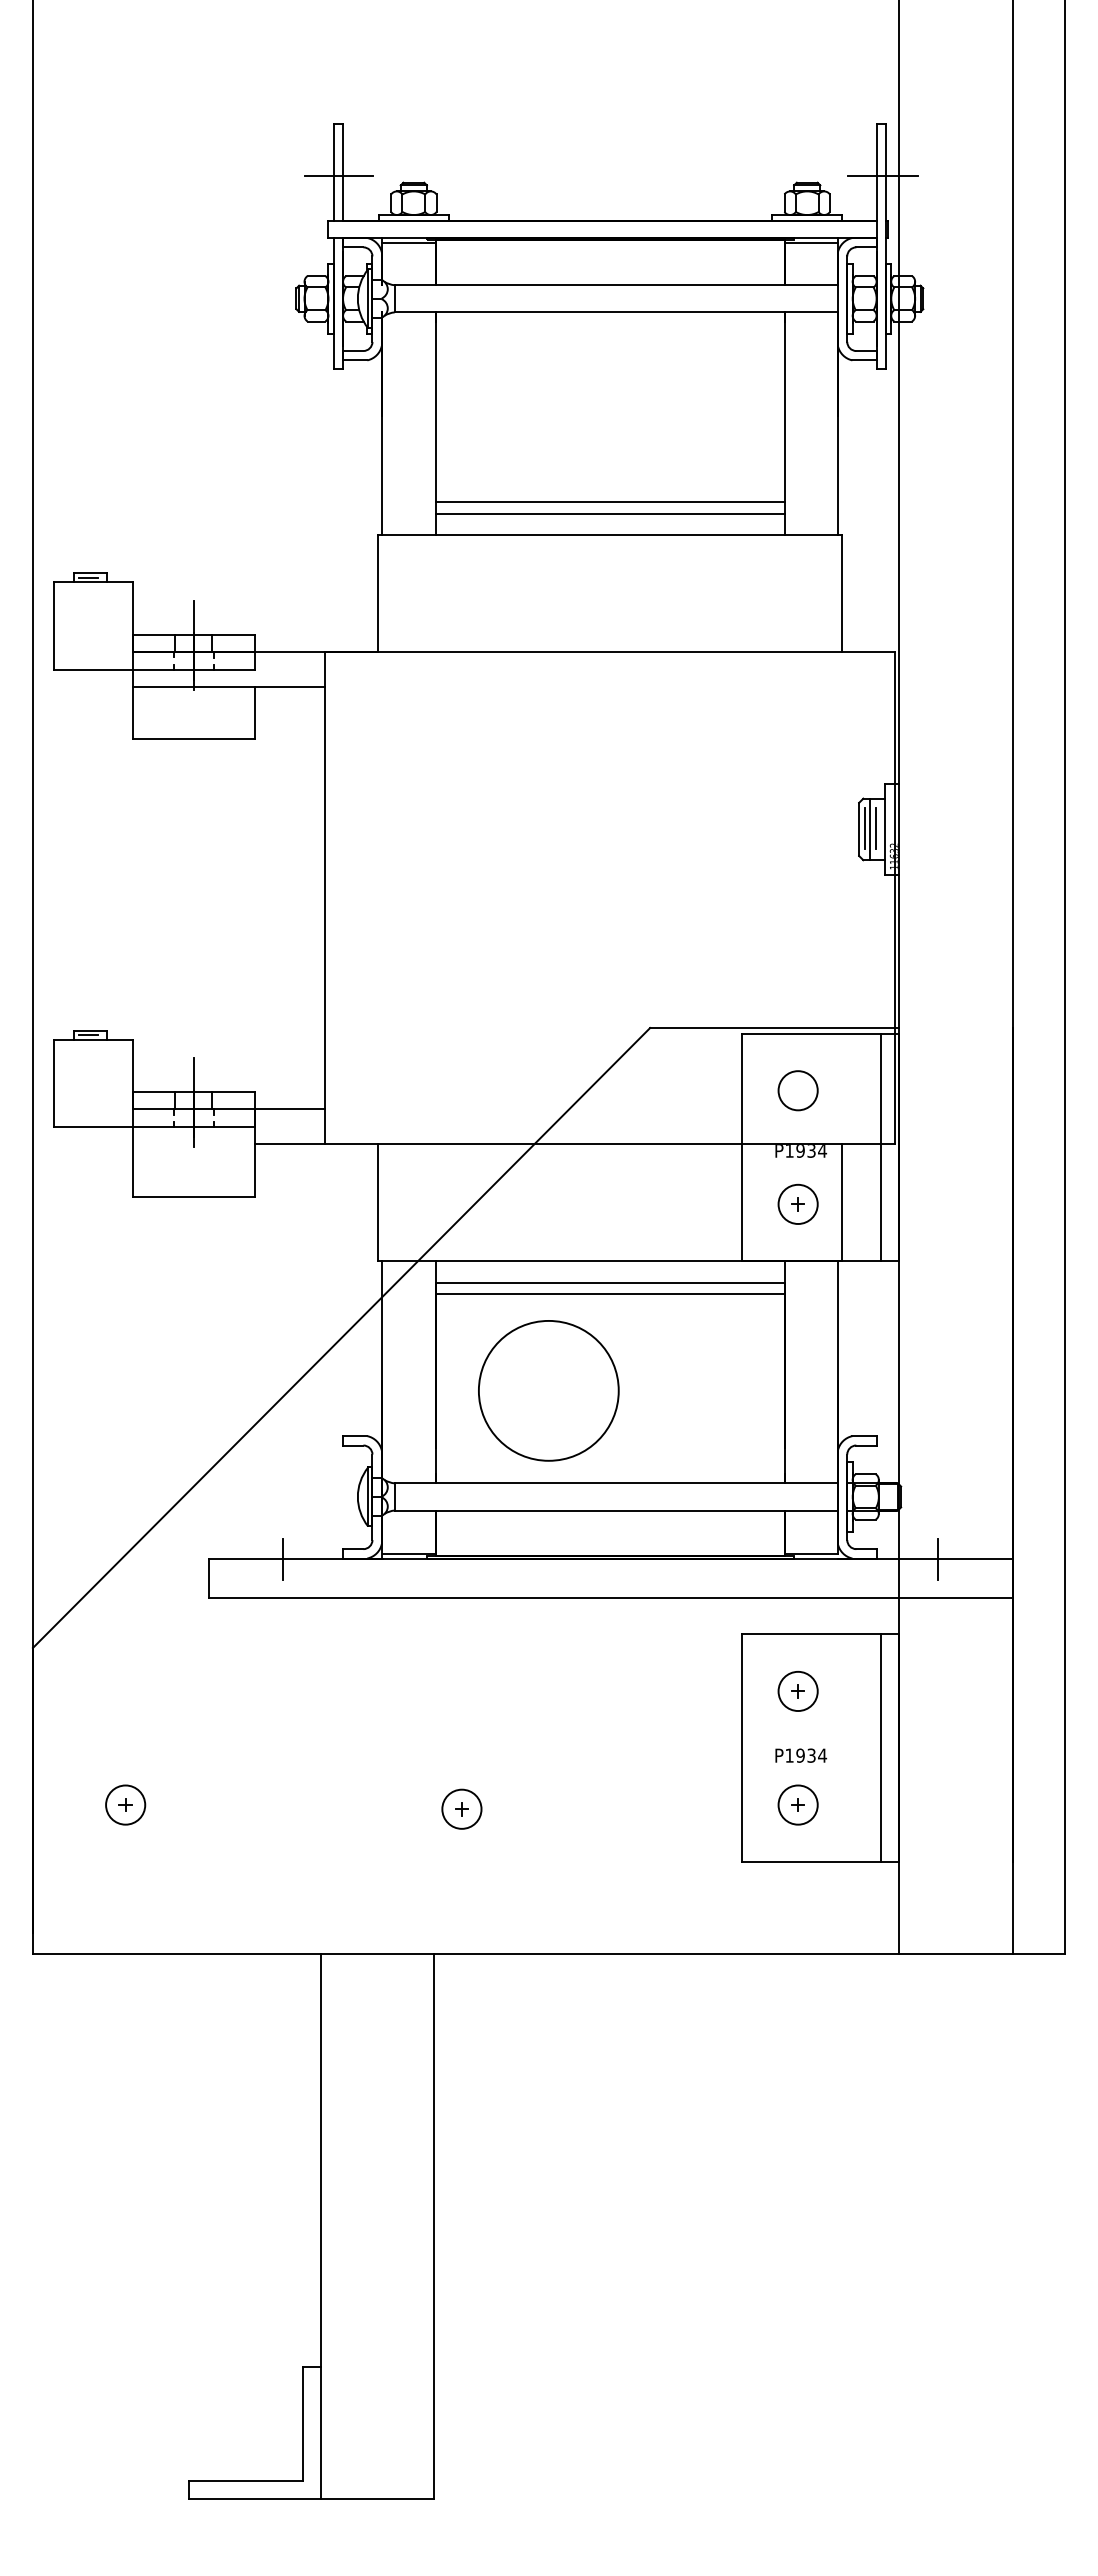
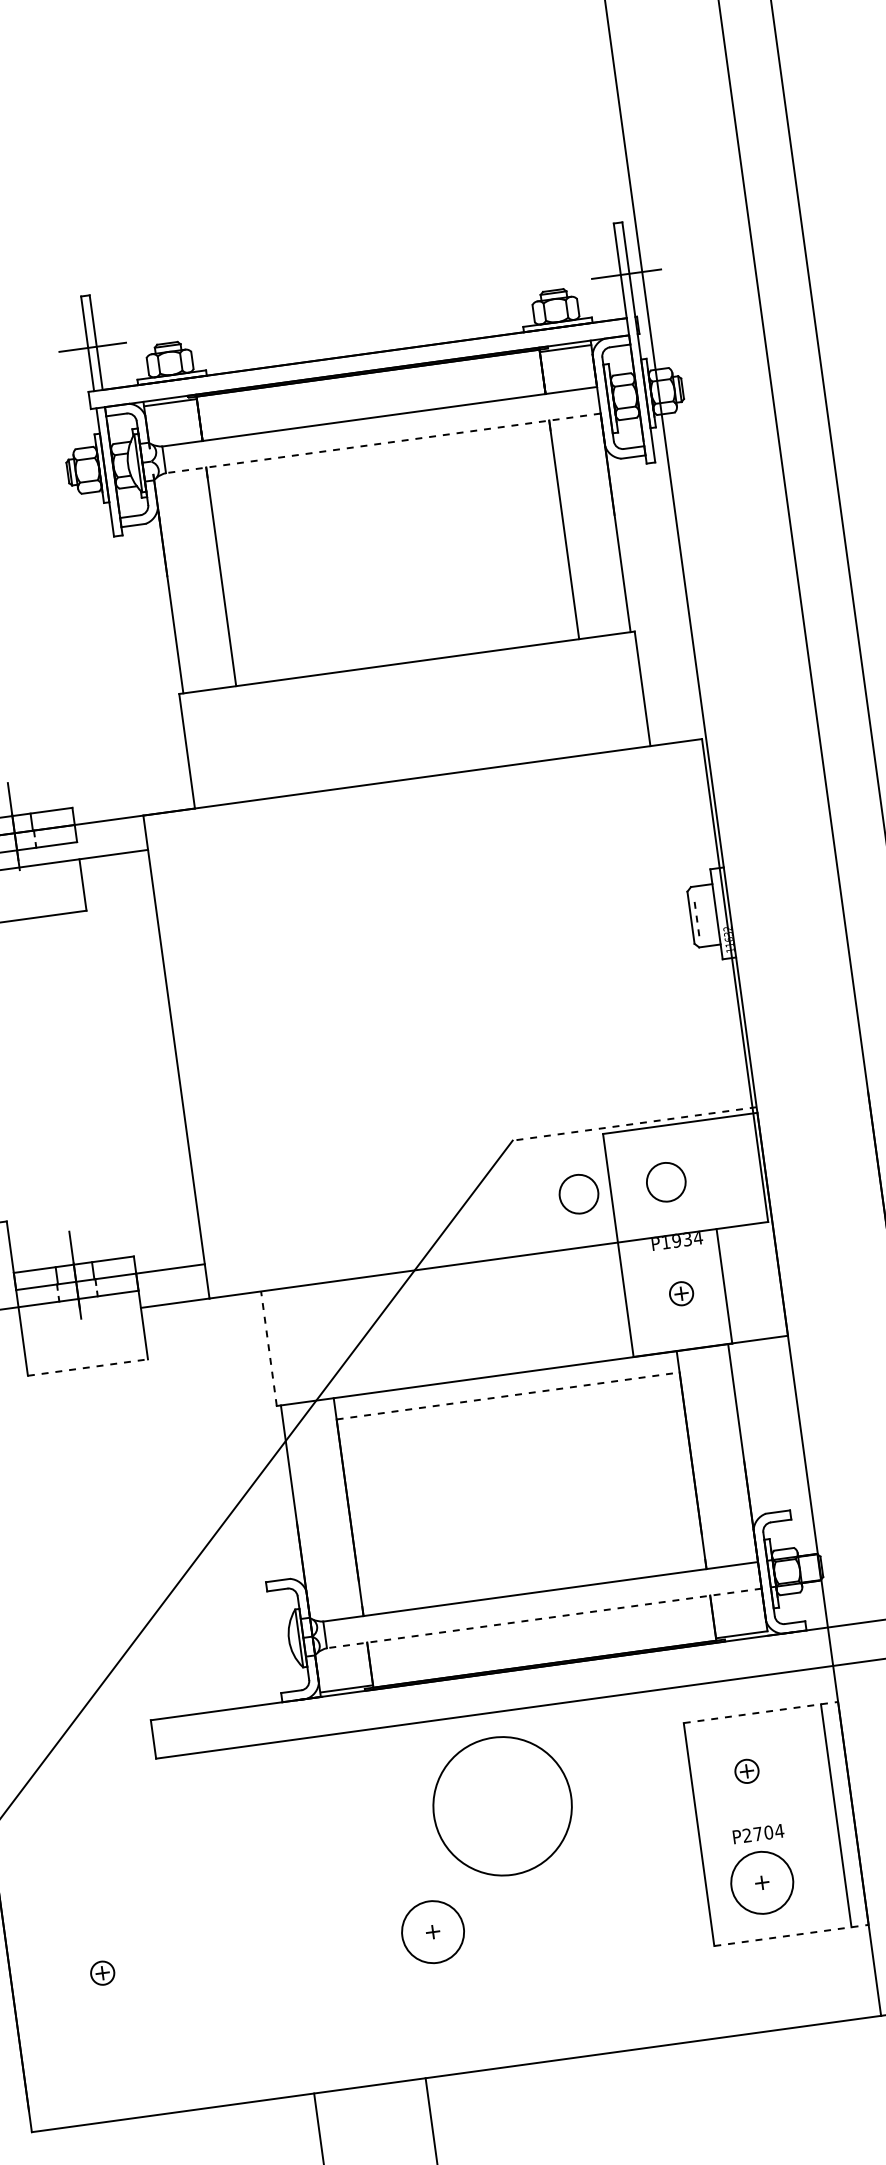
line: (616, 312) -> (383, 443), solid -> dashed
line: (610, 502) -> (403, 630), removed
line: (610, 513) -> (404, 641), removed
line: (864, 828) -> (696, 916), solid -> dashed
line: (876, 828) -> (707, 914), removed
line: (870, 829) -> (702, 916), removed
line: (774, 1028) -> (634, 1124), solid -> dashed
circle: (708, 1090) -> (578, 1194), added
line: (881, 1147) -> (755, 1226), removed
line: (194, 1196) -> (88, 1367), solid -> dashed
line: (377, 1202) -> (268, 1348), solid -> dashed
circle: (797, 1203) -> (680, 1292), size x0.6
line: (610, 1282) -> (508, 1395), solid -> dashed
line: (610, 1294) -> (509, 1407), removed
circle: (548, 1390) -> (502, 1805), moved
line: (616, 1510) -> (544, 1618), solid -> dashed
line: (282, 1558) -> (223, 1710), removed
line: (938, 1558) -> (866, 1622), removed
line: (820, 1634) -> (761, 1712), solid -> dashed
circle: (797, 1691) -> (746, 1771), size x0.6
text: (800, 1755) -> (757, 1833), P1934 -> P2704
circle: (125, 1804) -> (102, 1972), size x0.6
circle: (797, 1804) -> (761, 1882), size x1.6
circle: (461, 1808) -> (432, 1931), size x1.6
line: (820, 1861) -> (791, 1935), solid -> dashed

